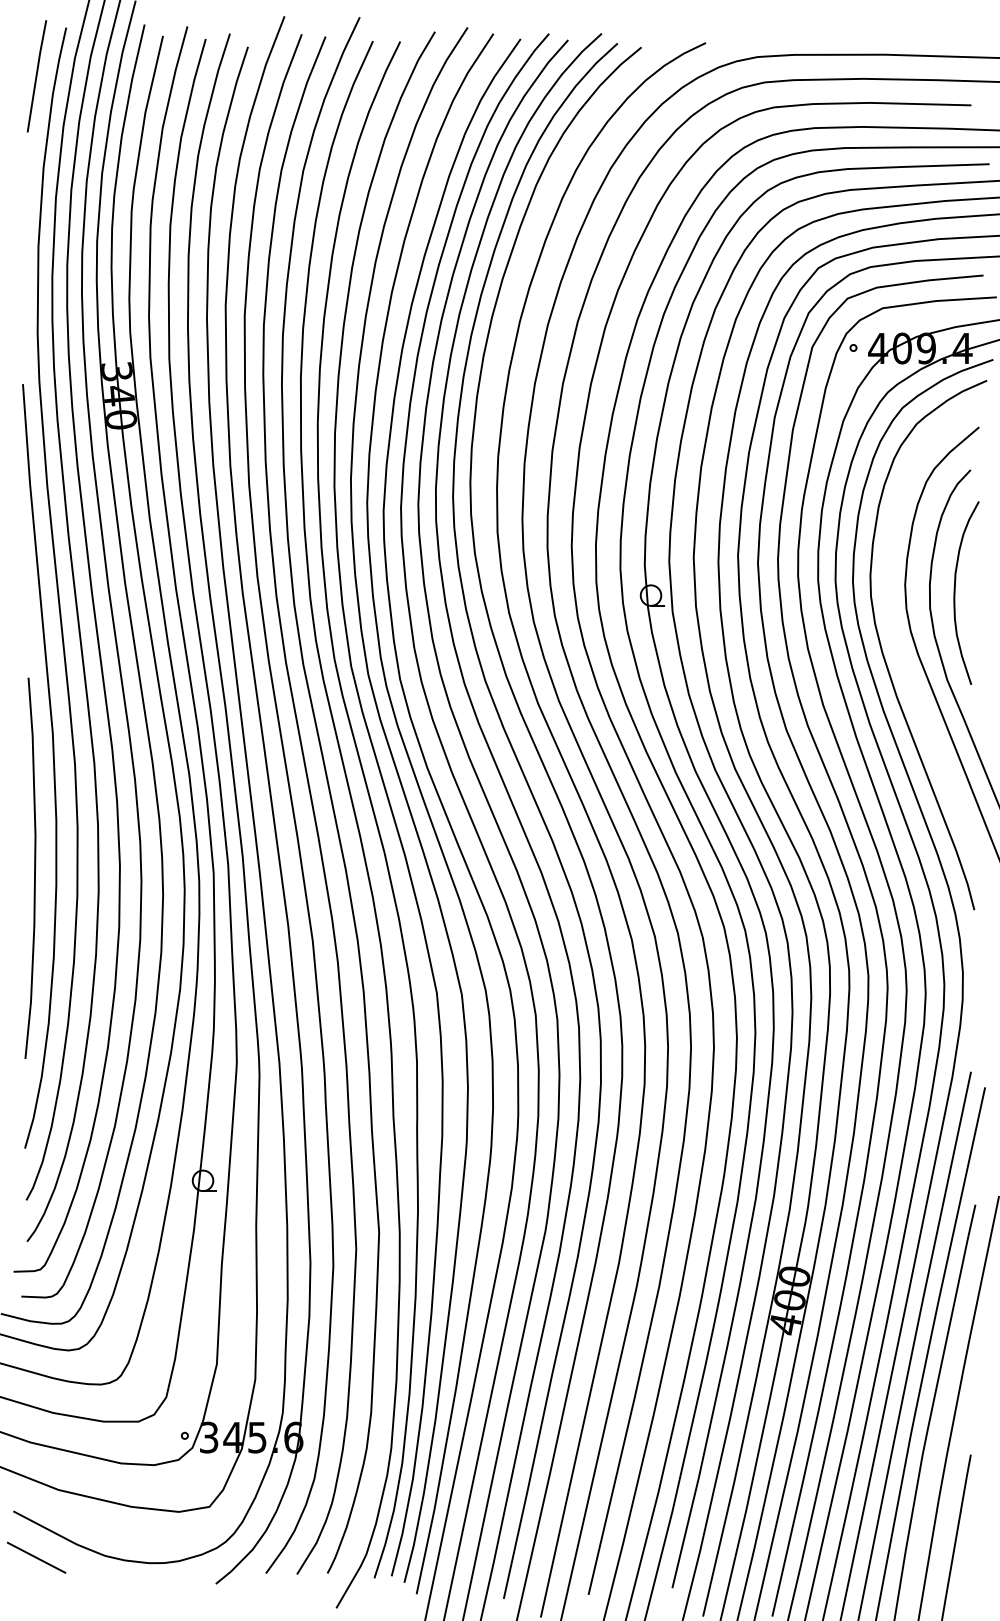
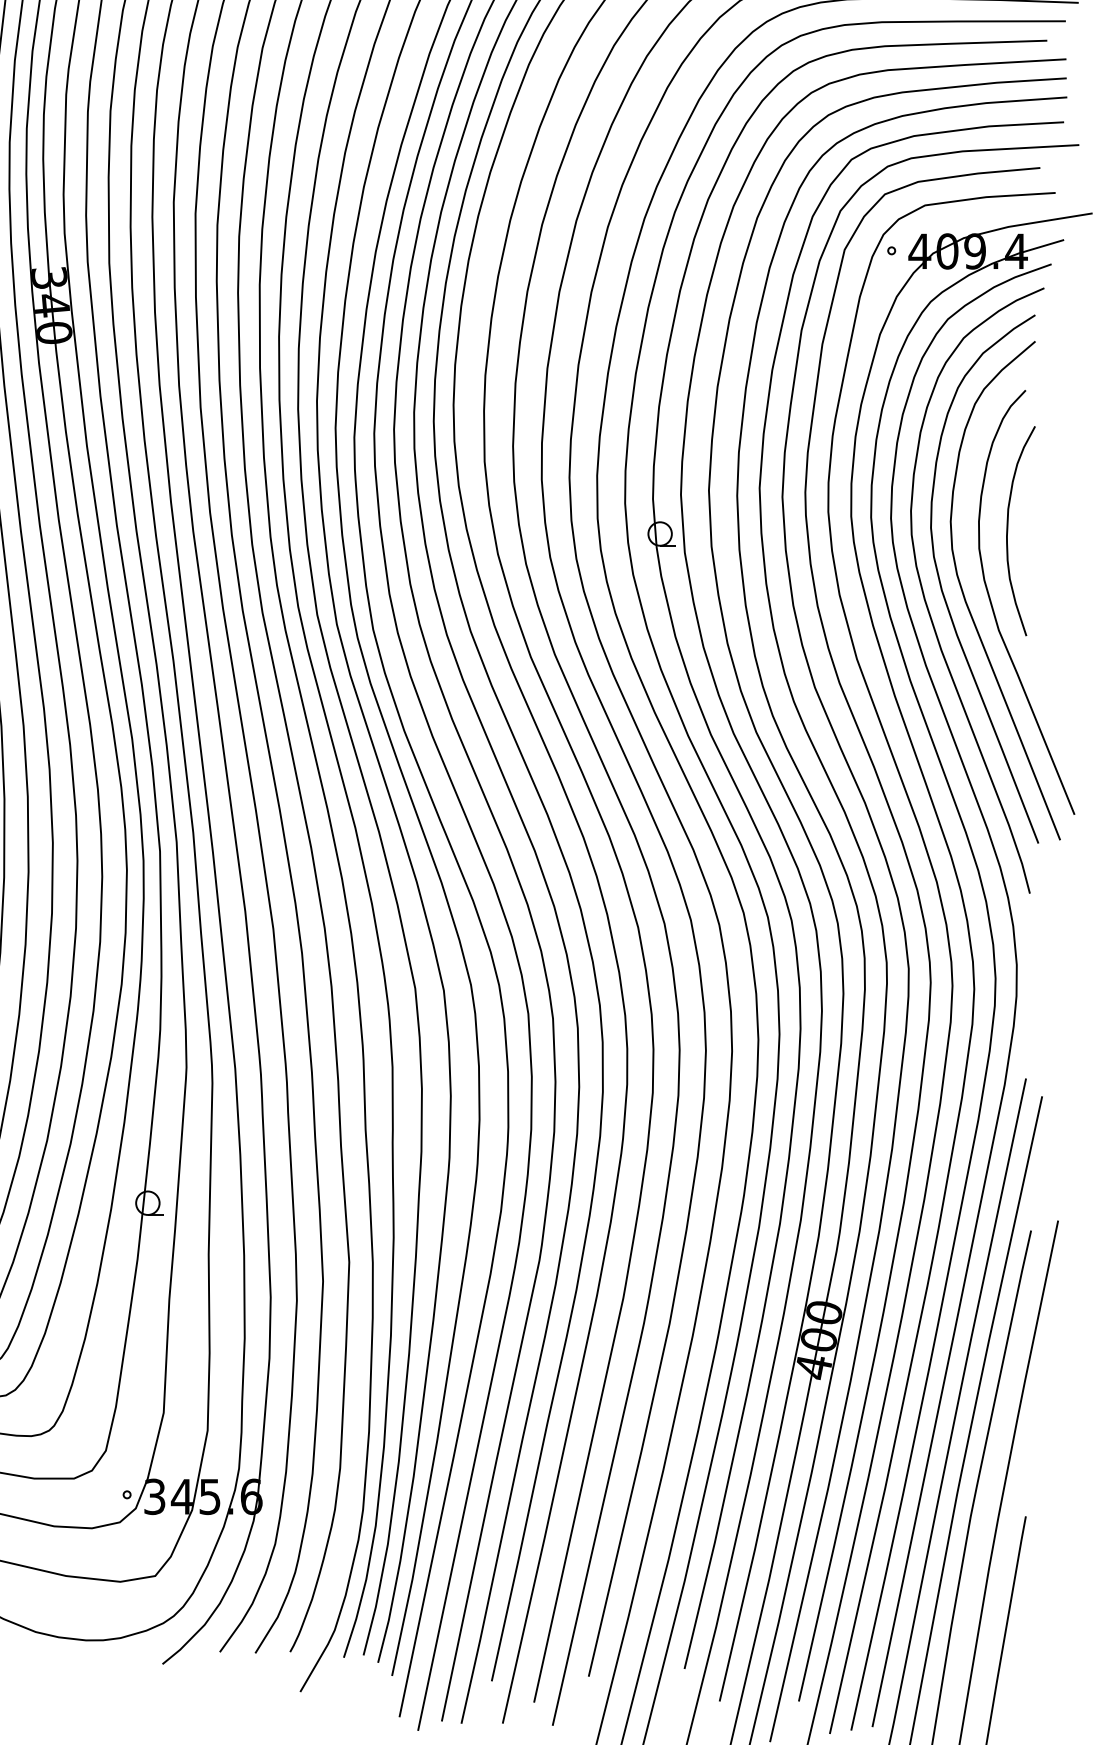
curve: (899, 647) -> (944, 593), added

